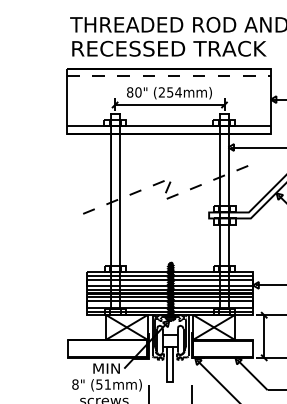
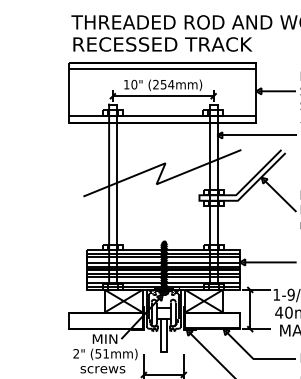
line: (168, 75) -> (162, 69), dashed -> solid
text: (129, 92) -> (126, 84), 80" -> 10"
line: (166, 191) -> (160, 175), dashed -> solid
text: (75, 384) -> (76, 353), 8" -> 2"

